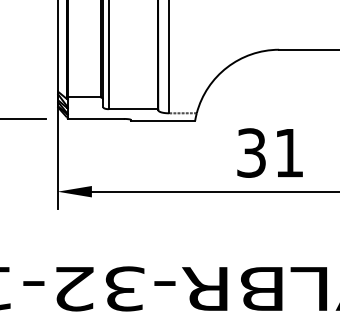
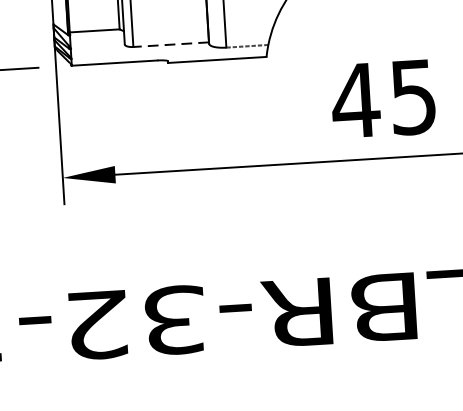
line: (133, 109) -> (171, 45), solid -> dashed
text: (269, 152) -> (383, 98), 31 -> 45

